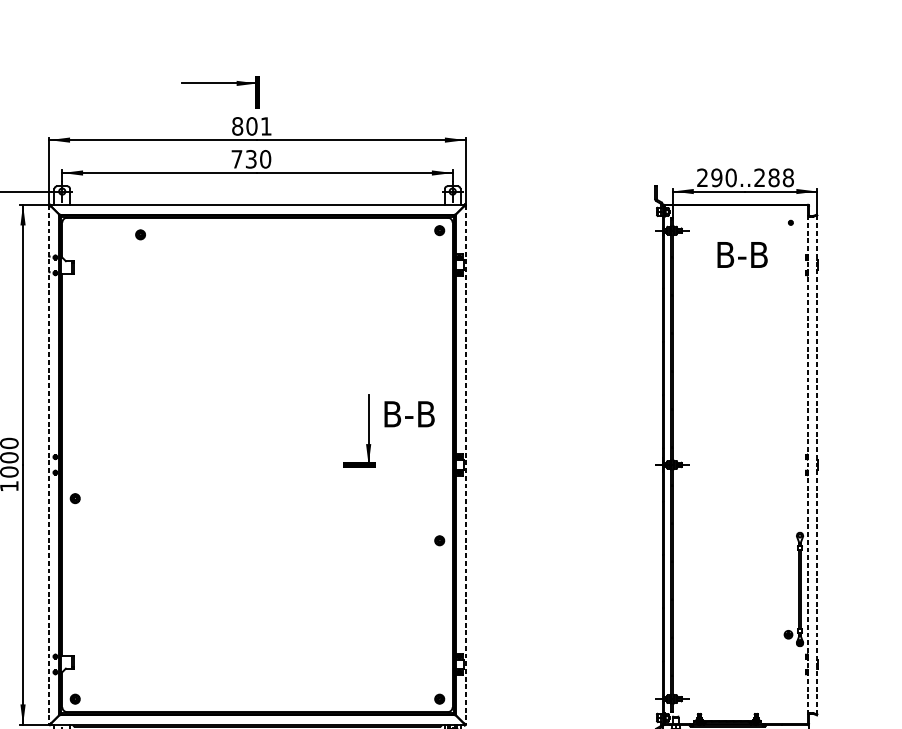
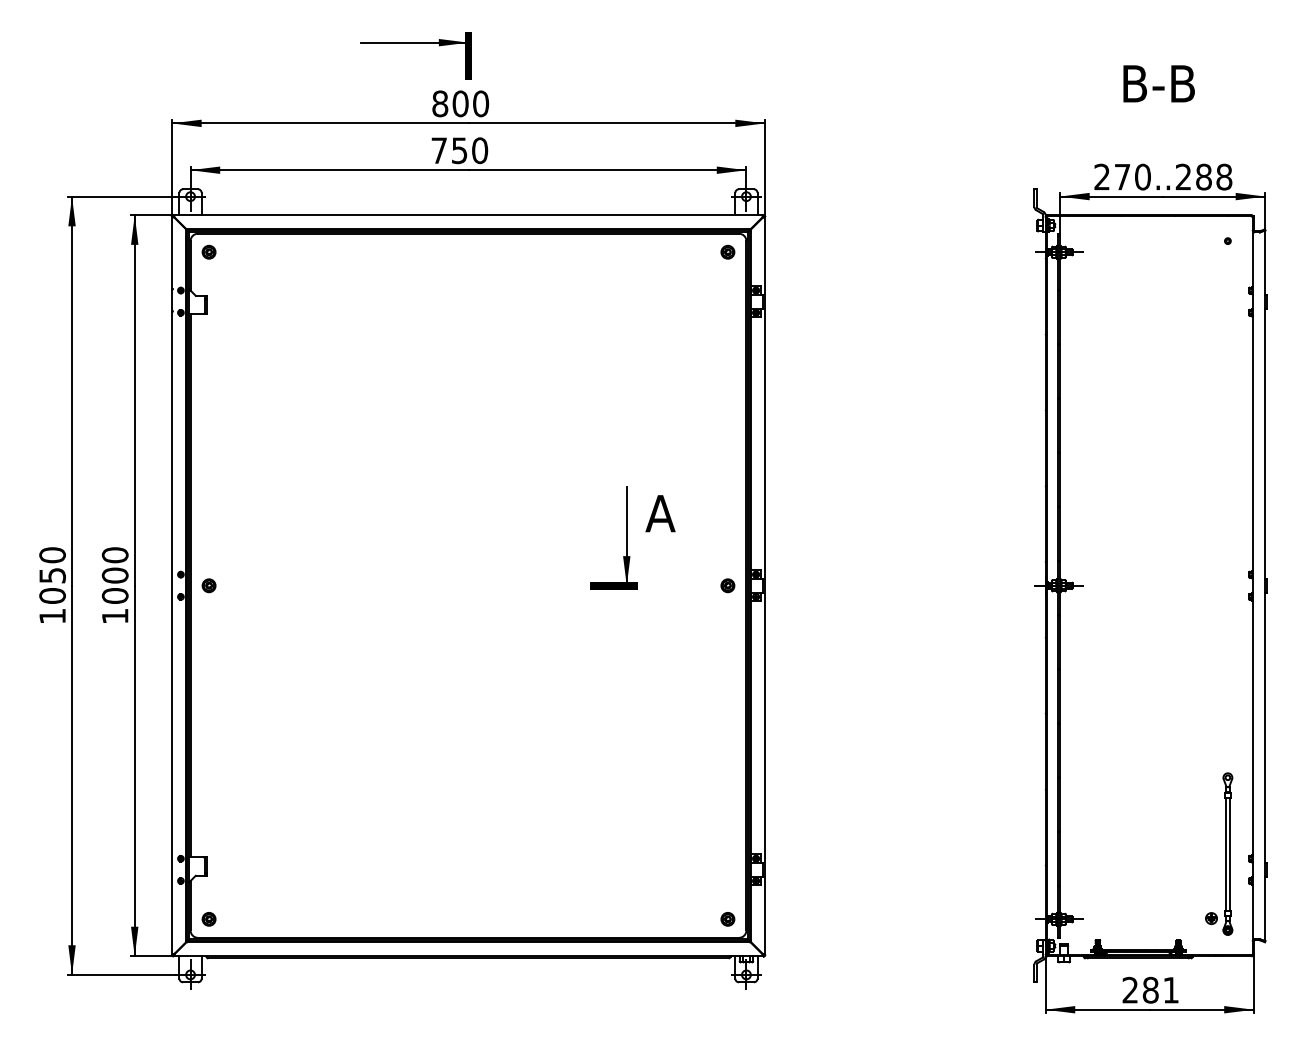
text: (266, 126) -> (481, 103), 801 -> 800
text: (251, 159) -> (459, 150), 730 -> 750
text: (716, 177) -> (1122, 176), 290..288 -> 270..288
part: (140, 234) -> (208, 251), moved
text: (742, 254) -> (1158, 83), moved
text: (407, 414) -> (682, 513), B-B -> A
line: (49, 465) -> (172, 586), dashed -> solid
line: (465, 465) -> (764, 586), dashed -> solid
line: (808, 465) -> (1252, 586), dashed -> solid
line: (817, 465) -> (1265, 586), dashed -> solid
part: (74, 498) -> (208, 585), moved
part: (439, 540) -> (727, 585), moved
part: (794, 589) -> (1219, 853), moved

